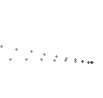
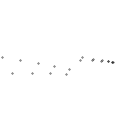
part: (78, 60) -> (96, 59), moved

